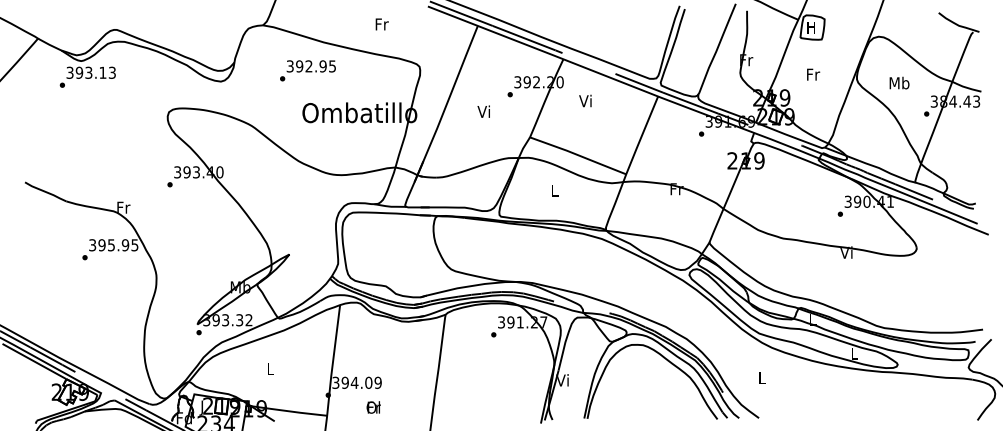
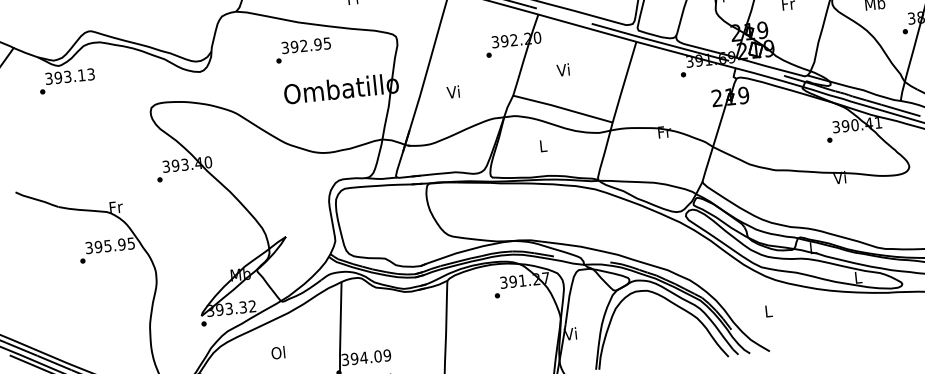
text: (307, 70) -> (302, 50), moved
text: (585, 100) -> (563, 69), moved
text: (483, 111) -> (452, 91), moved
text: (269, 368) -> (277, 352), L -> Ol

